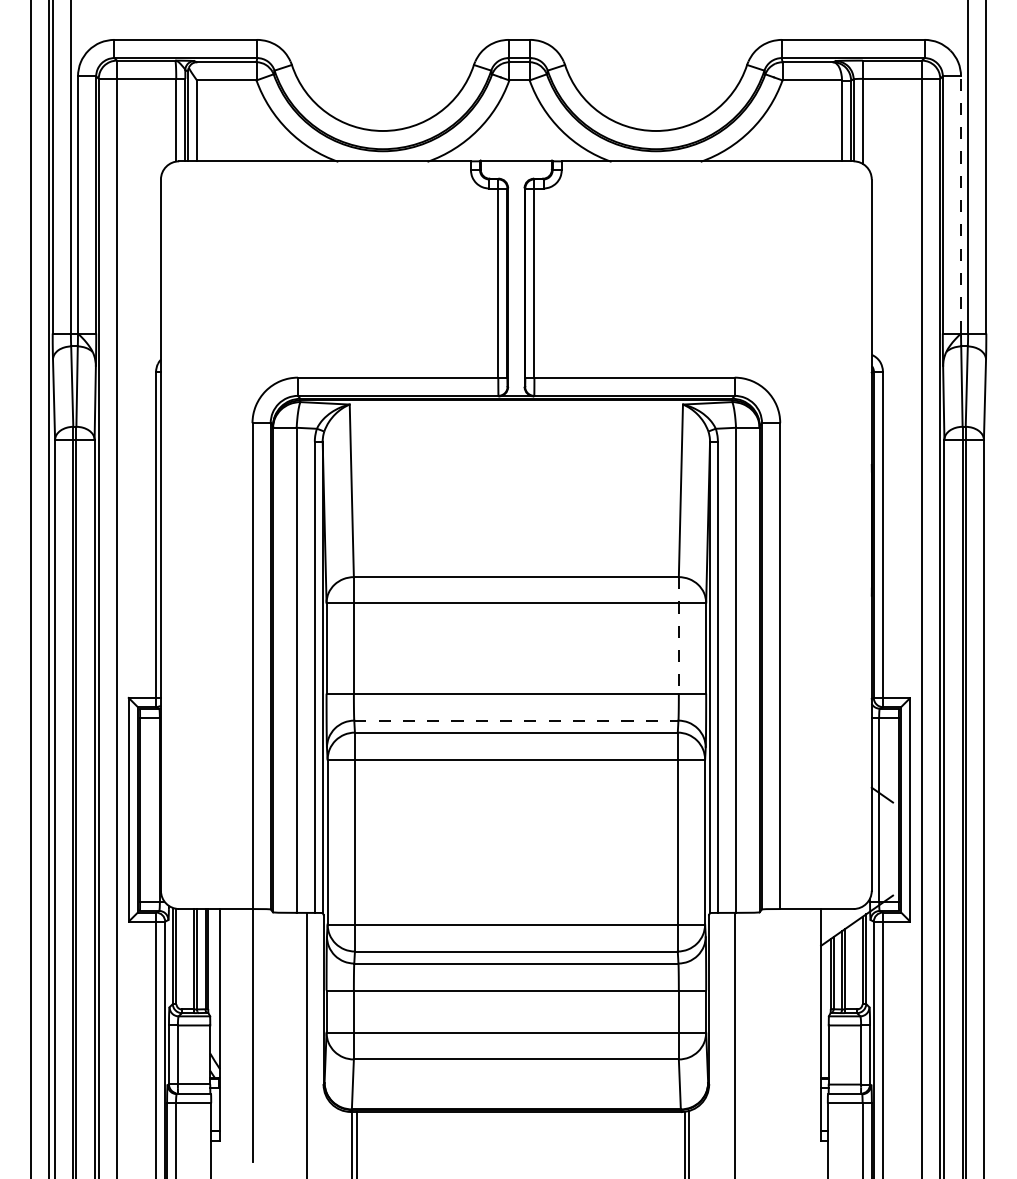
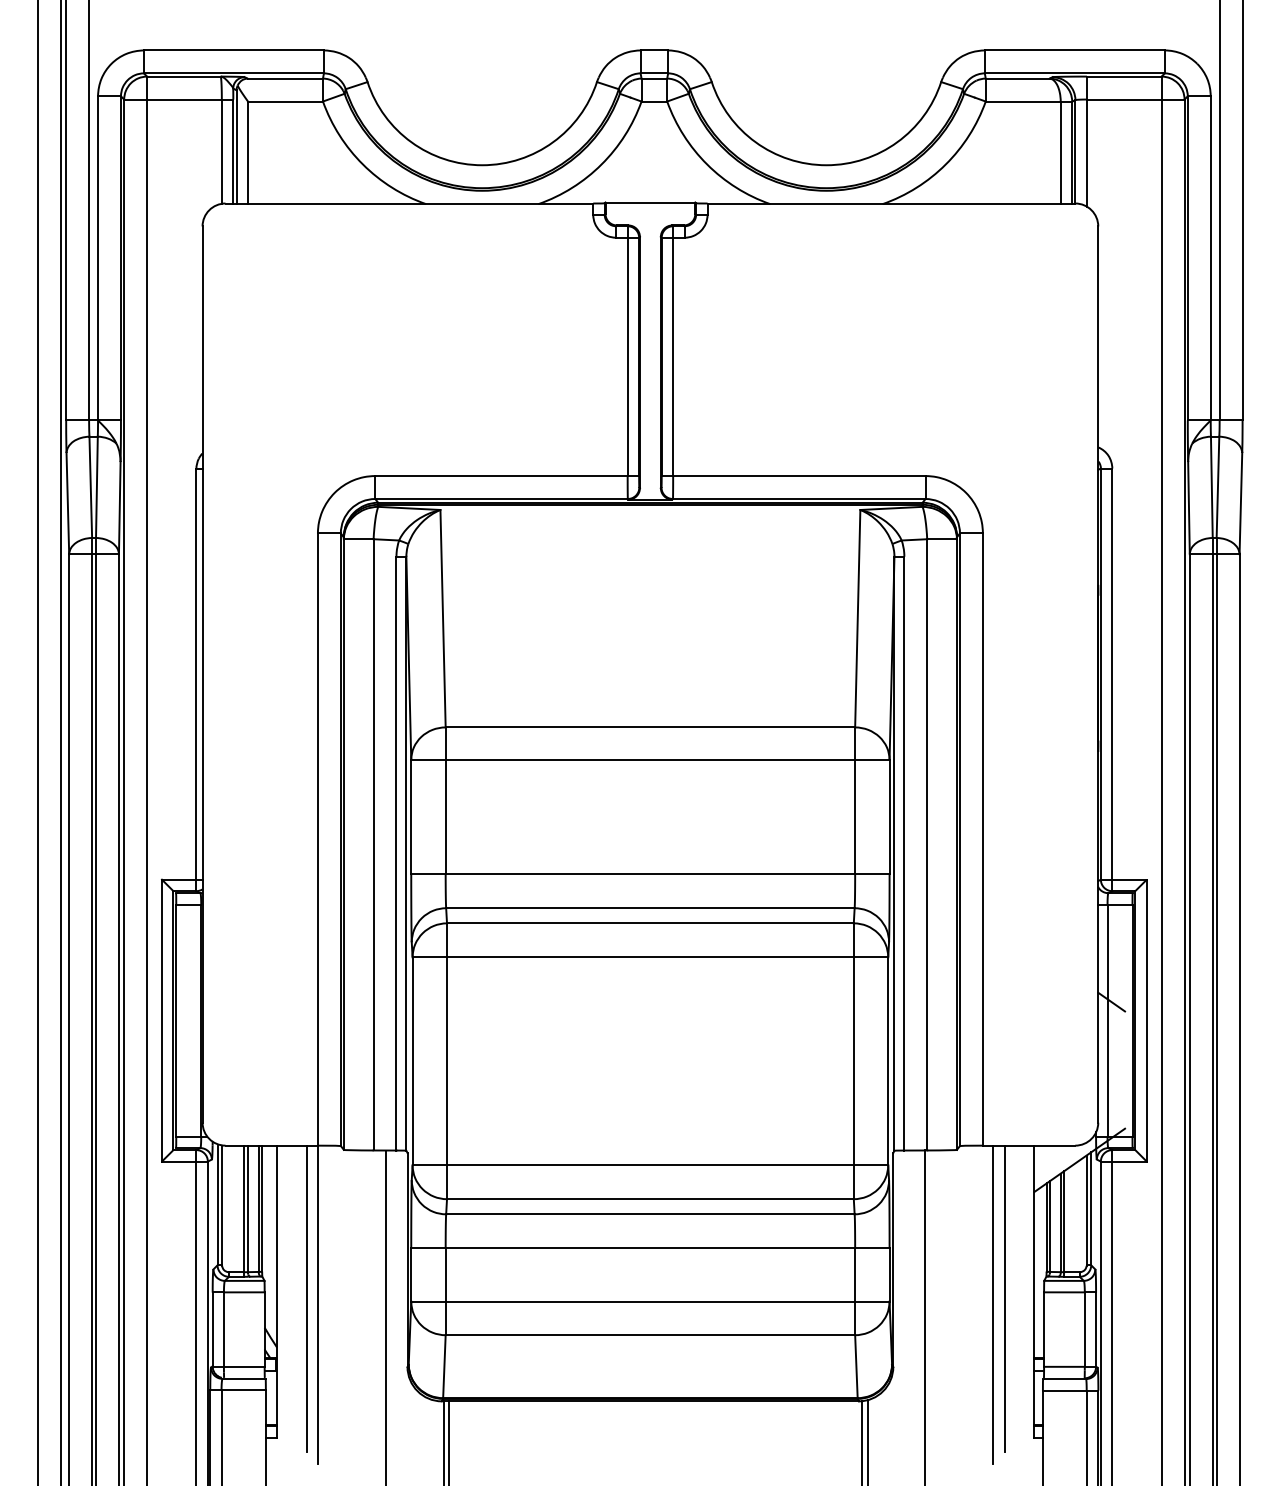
line: (960, 204) -> (1210, 257), dashed -> solid
line: (679, 635) -> (855, 801), dashed -> solid
line: (516, 720) -> (650, 908), dashed -> solid
line: (243, 1030) -> (306, 1298), added
line: (797, 1030) -> (1004, 1298), added
line: (788, 1035) -> (993, 1304), added

